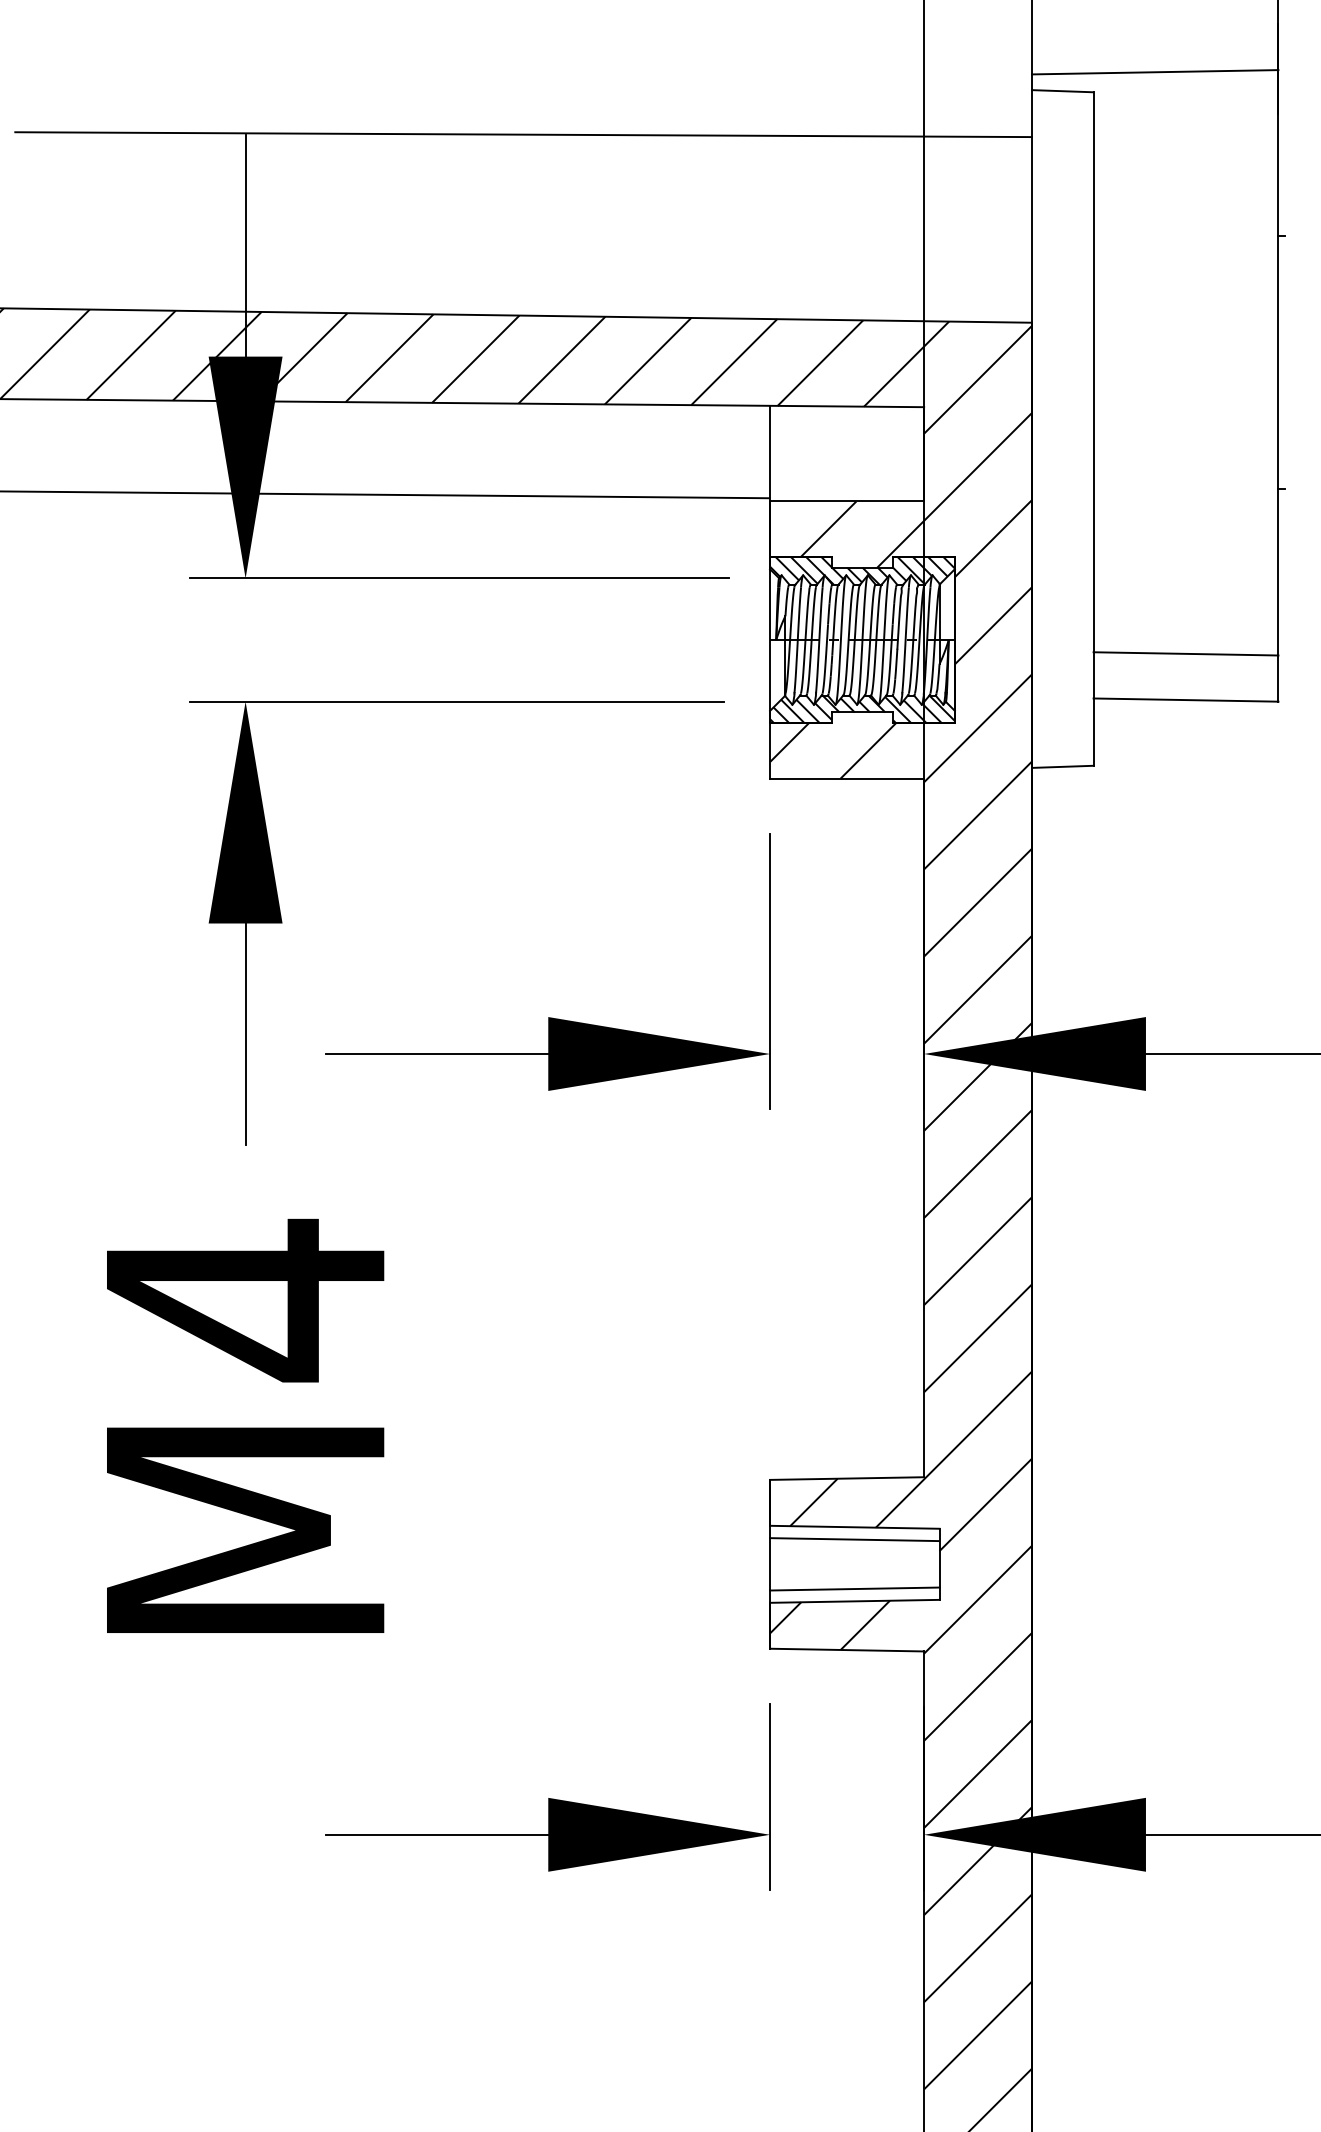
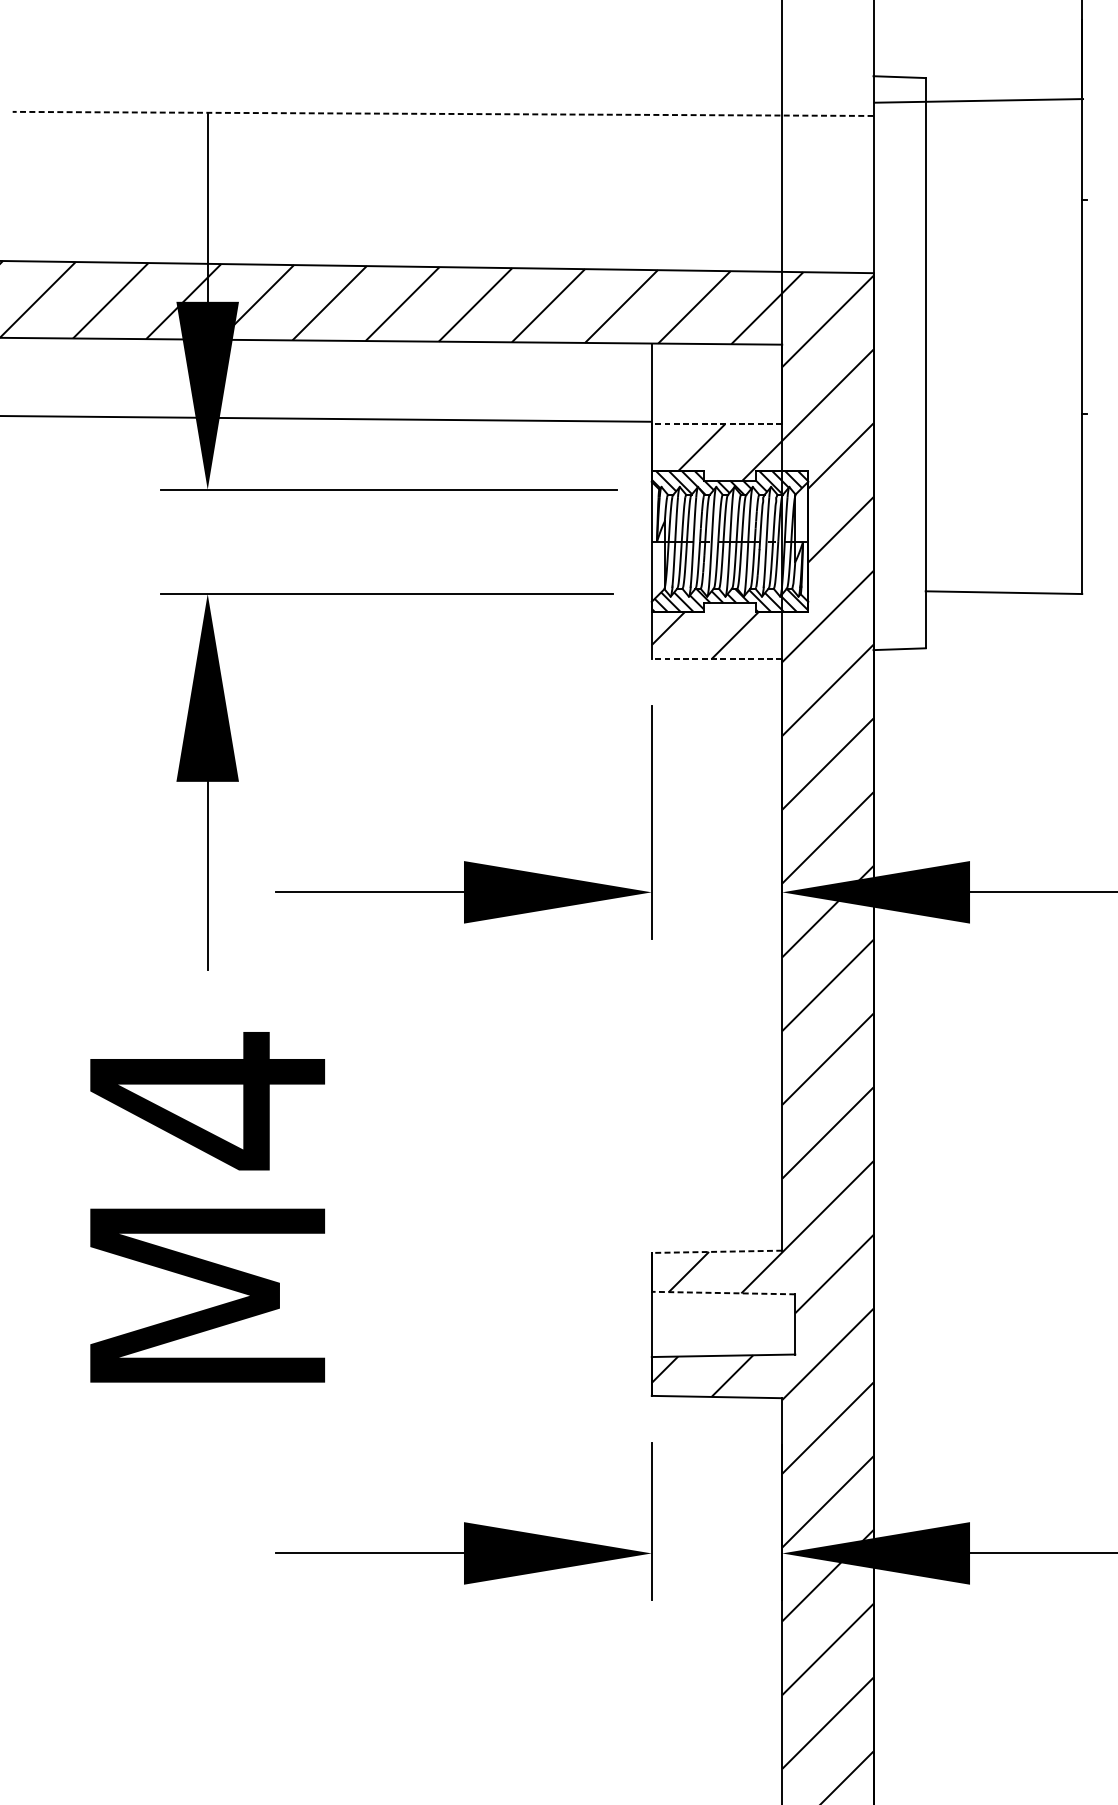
line: (1154, 72) -> (978, 101), moved
line: (523, 134) -> (443, 113), solid -> dashed
line: (846, 501) -> (716, 424), solid -> dashed
line: (1185, 653) -> (1003, 553), removed
line: (846, 778) -> (716, 659), solid -> dashed
line: (846, 1478) -> (716, 1251), solid -> dashed
line: (854, 1527) -> (723, 1293), solid -> dashed
line: (854, 1539) -> (723, 1303), removed
line: (854, 1588) -> (723, 1344), removed

